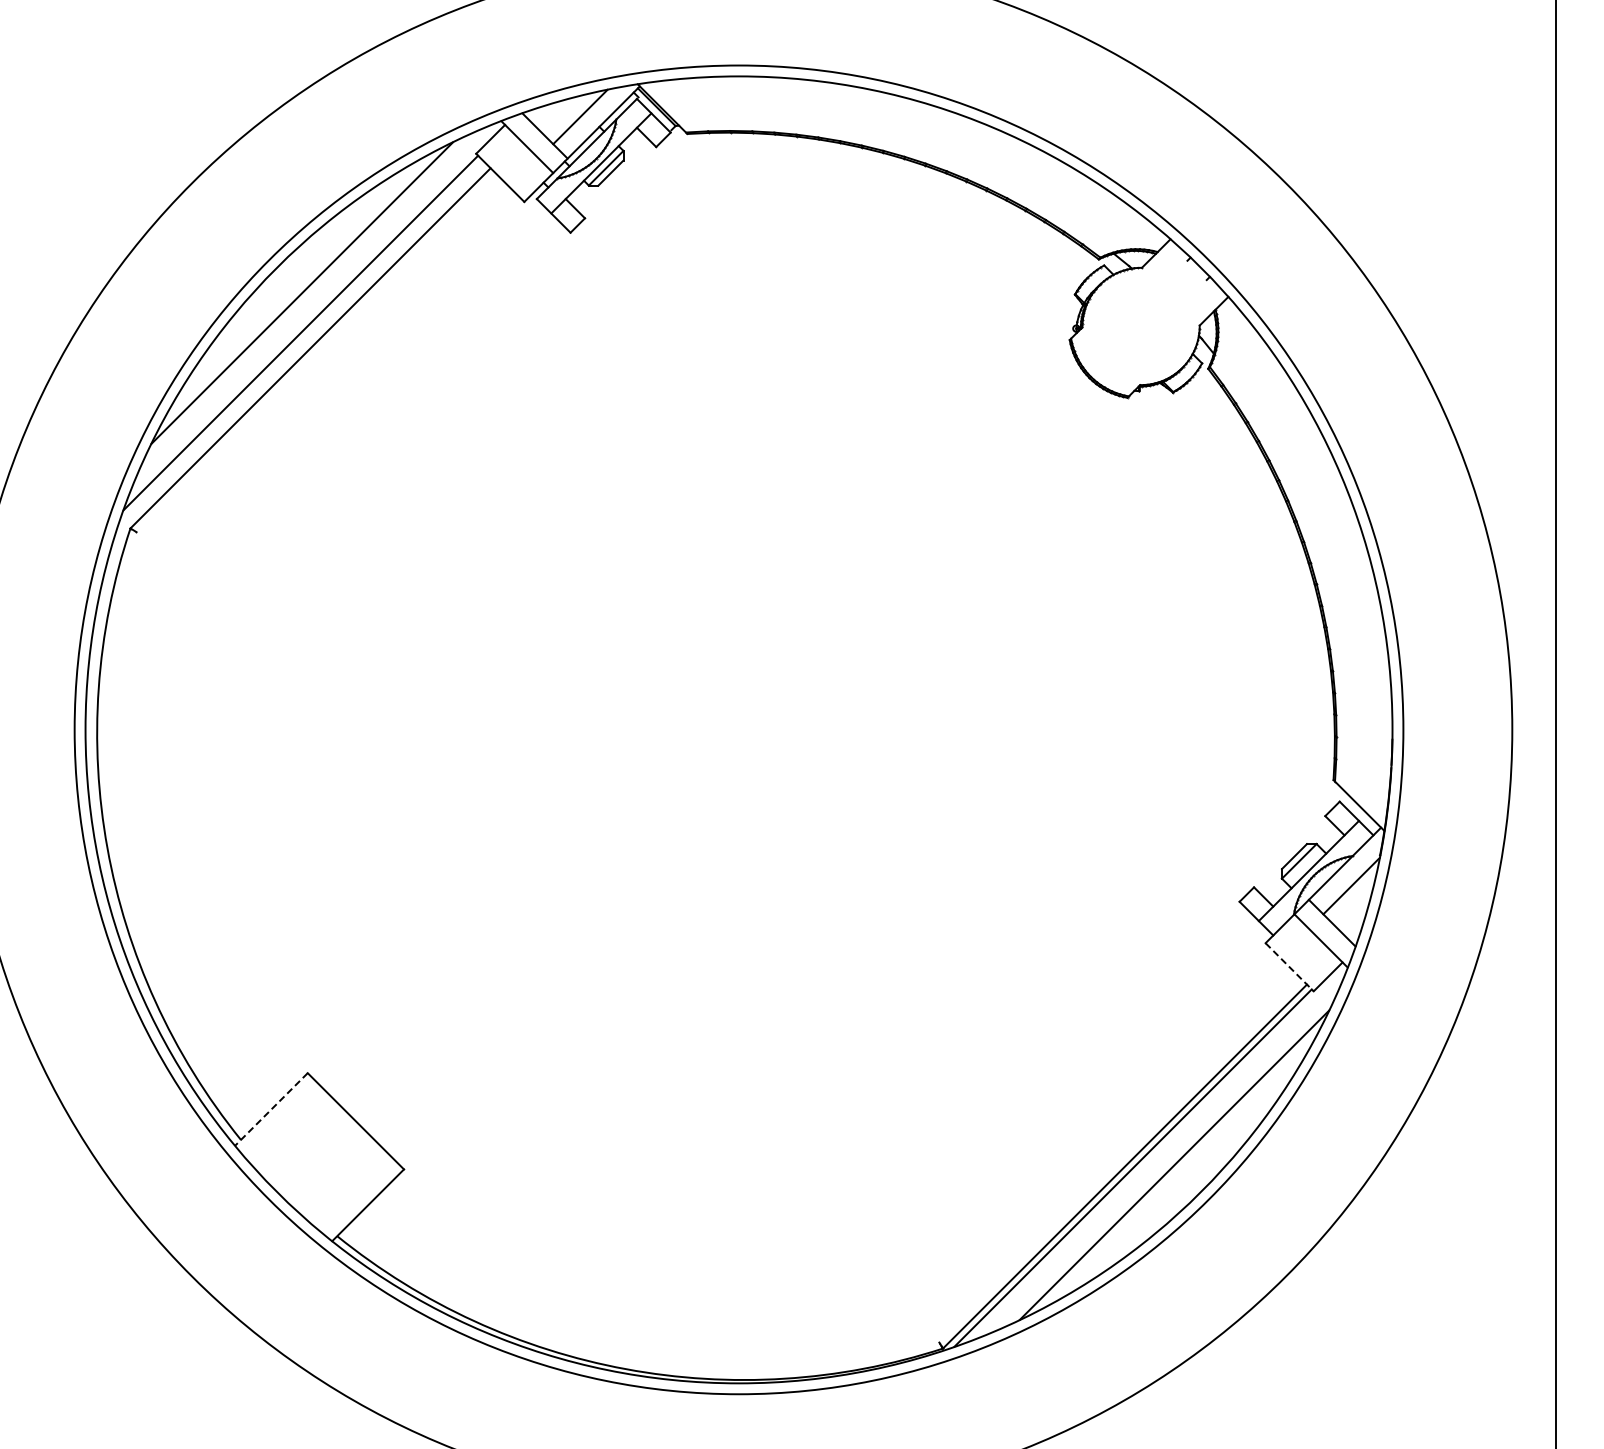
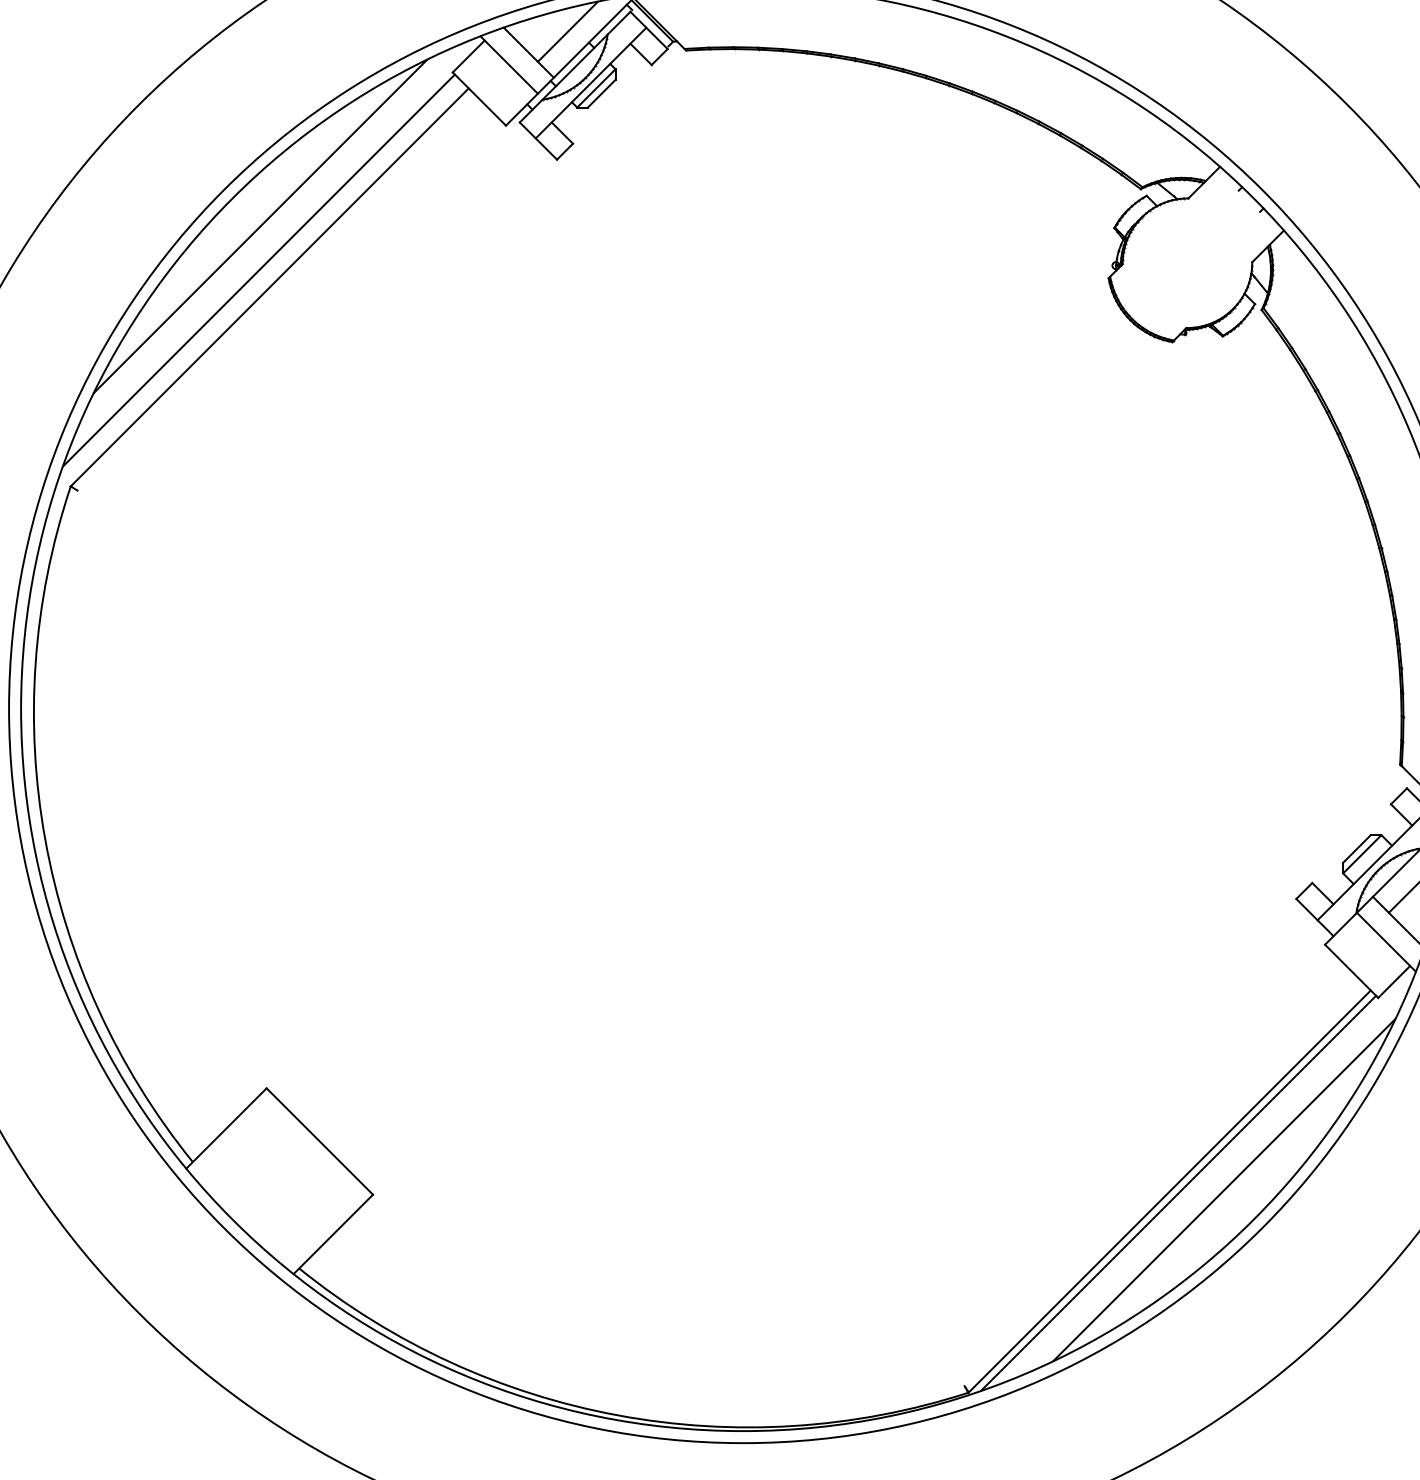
line: (1290, 967) -> (1352, 971), dashed -> solid
line: (271, 1109) -> (226, 1128), dashed -> solid

